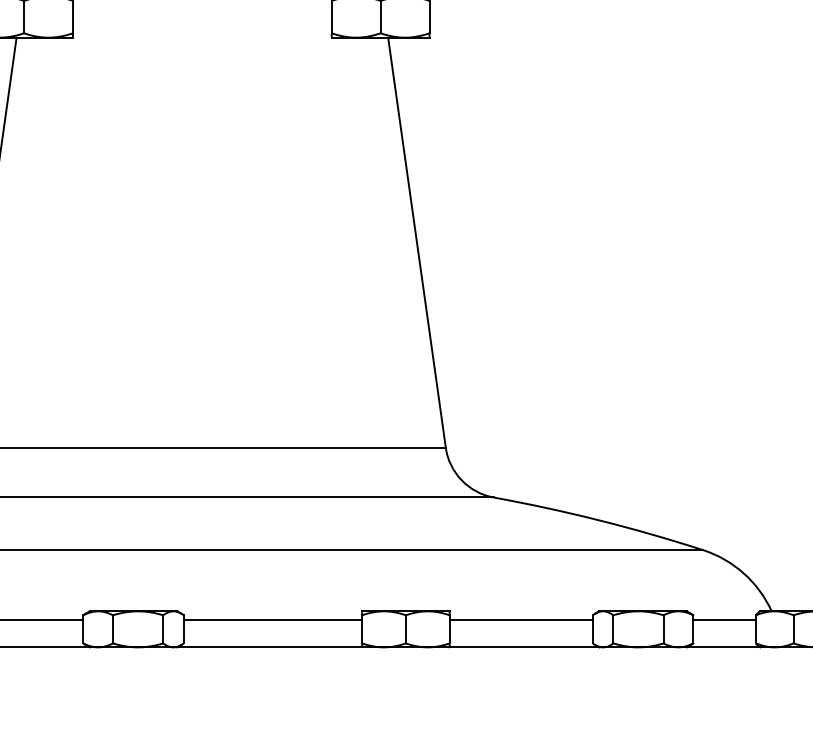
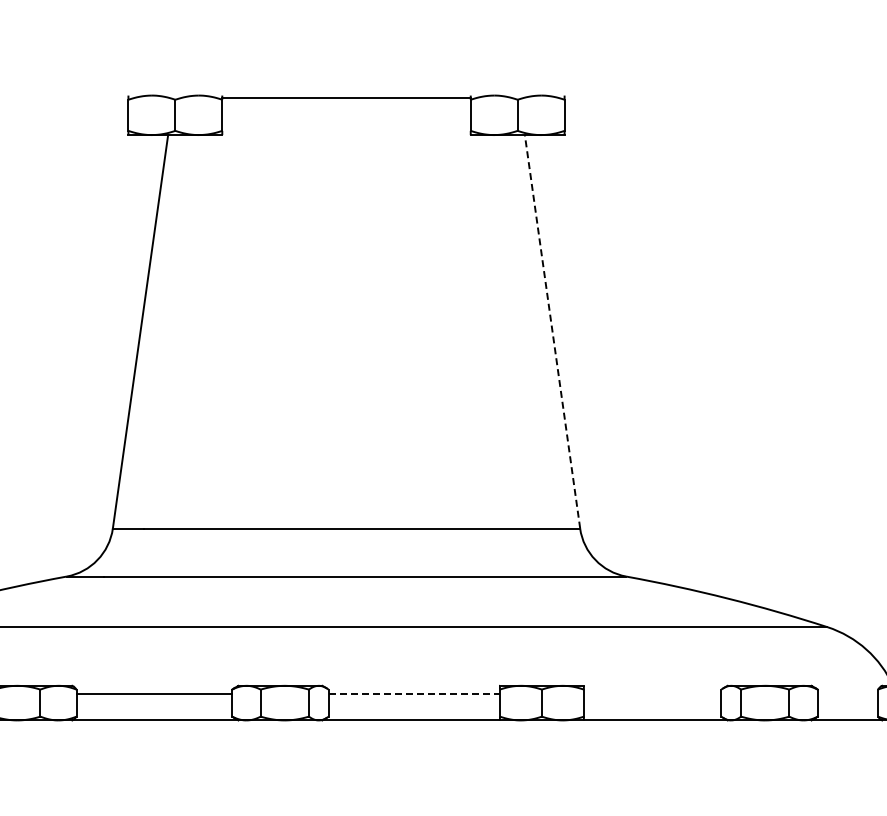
line: (416, 242) -> (552, 331), solid -> dashed
line: (273, 620) -> (414, 694), solid -> dashed
line: (521, 620) -> (652, 694), removed
line: (724, 620) -> (847, 694), removed

